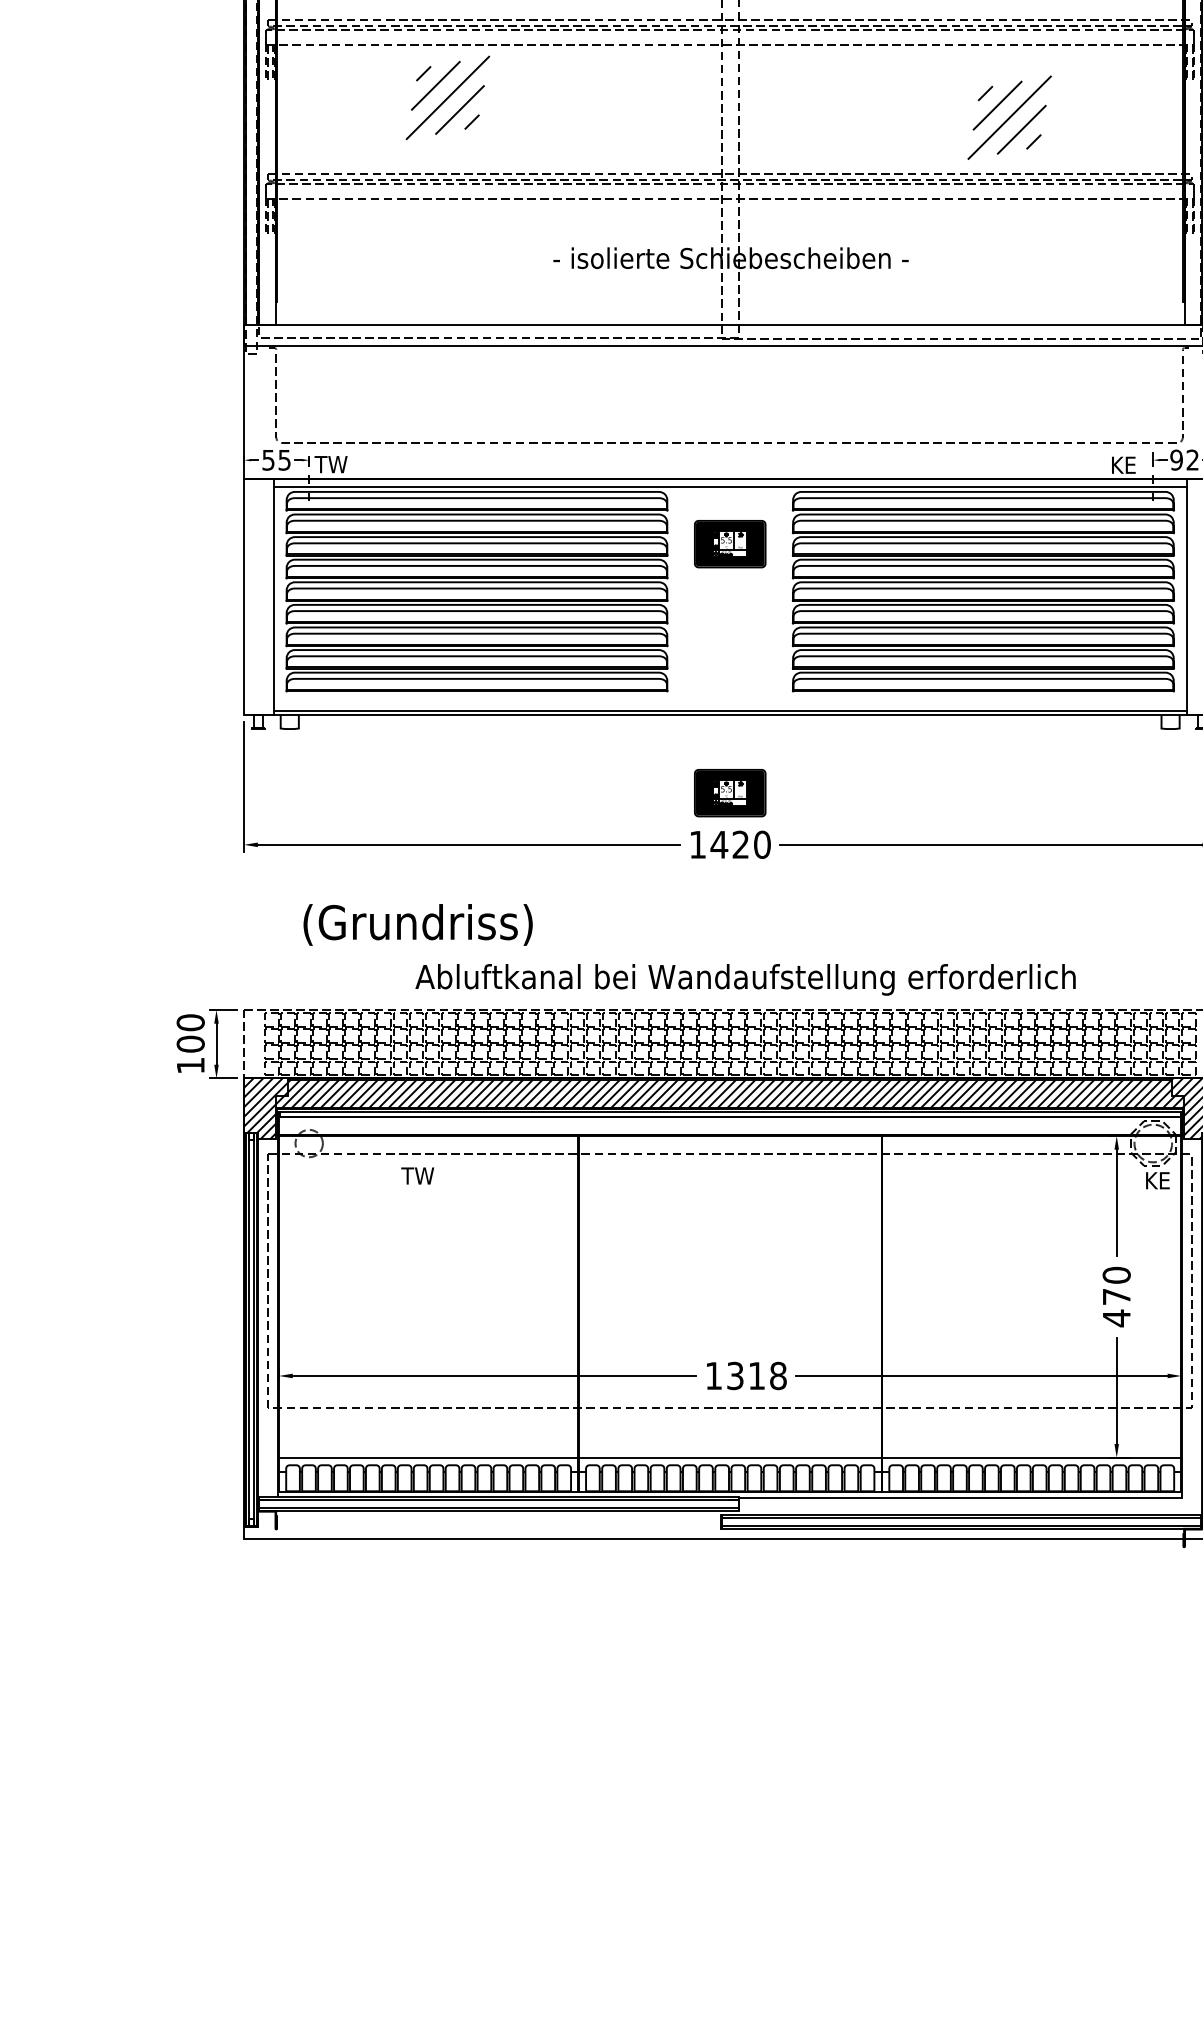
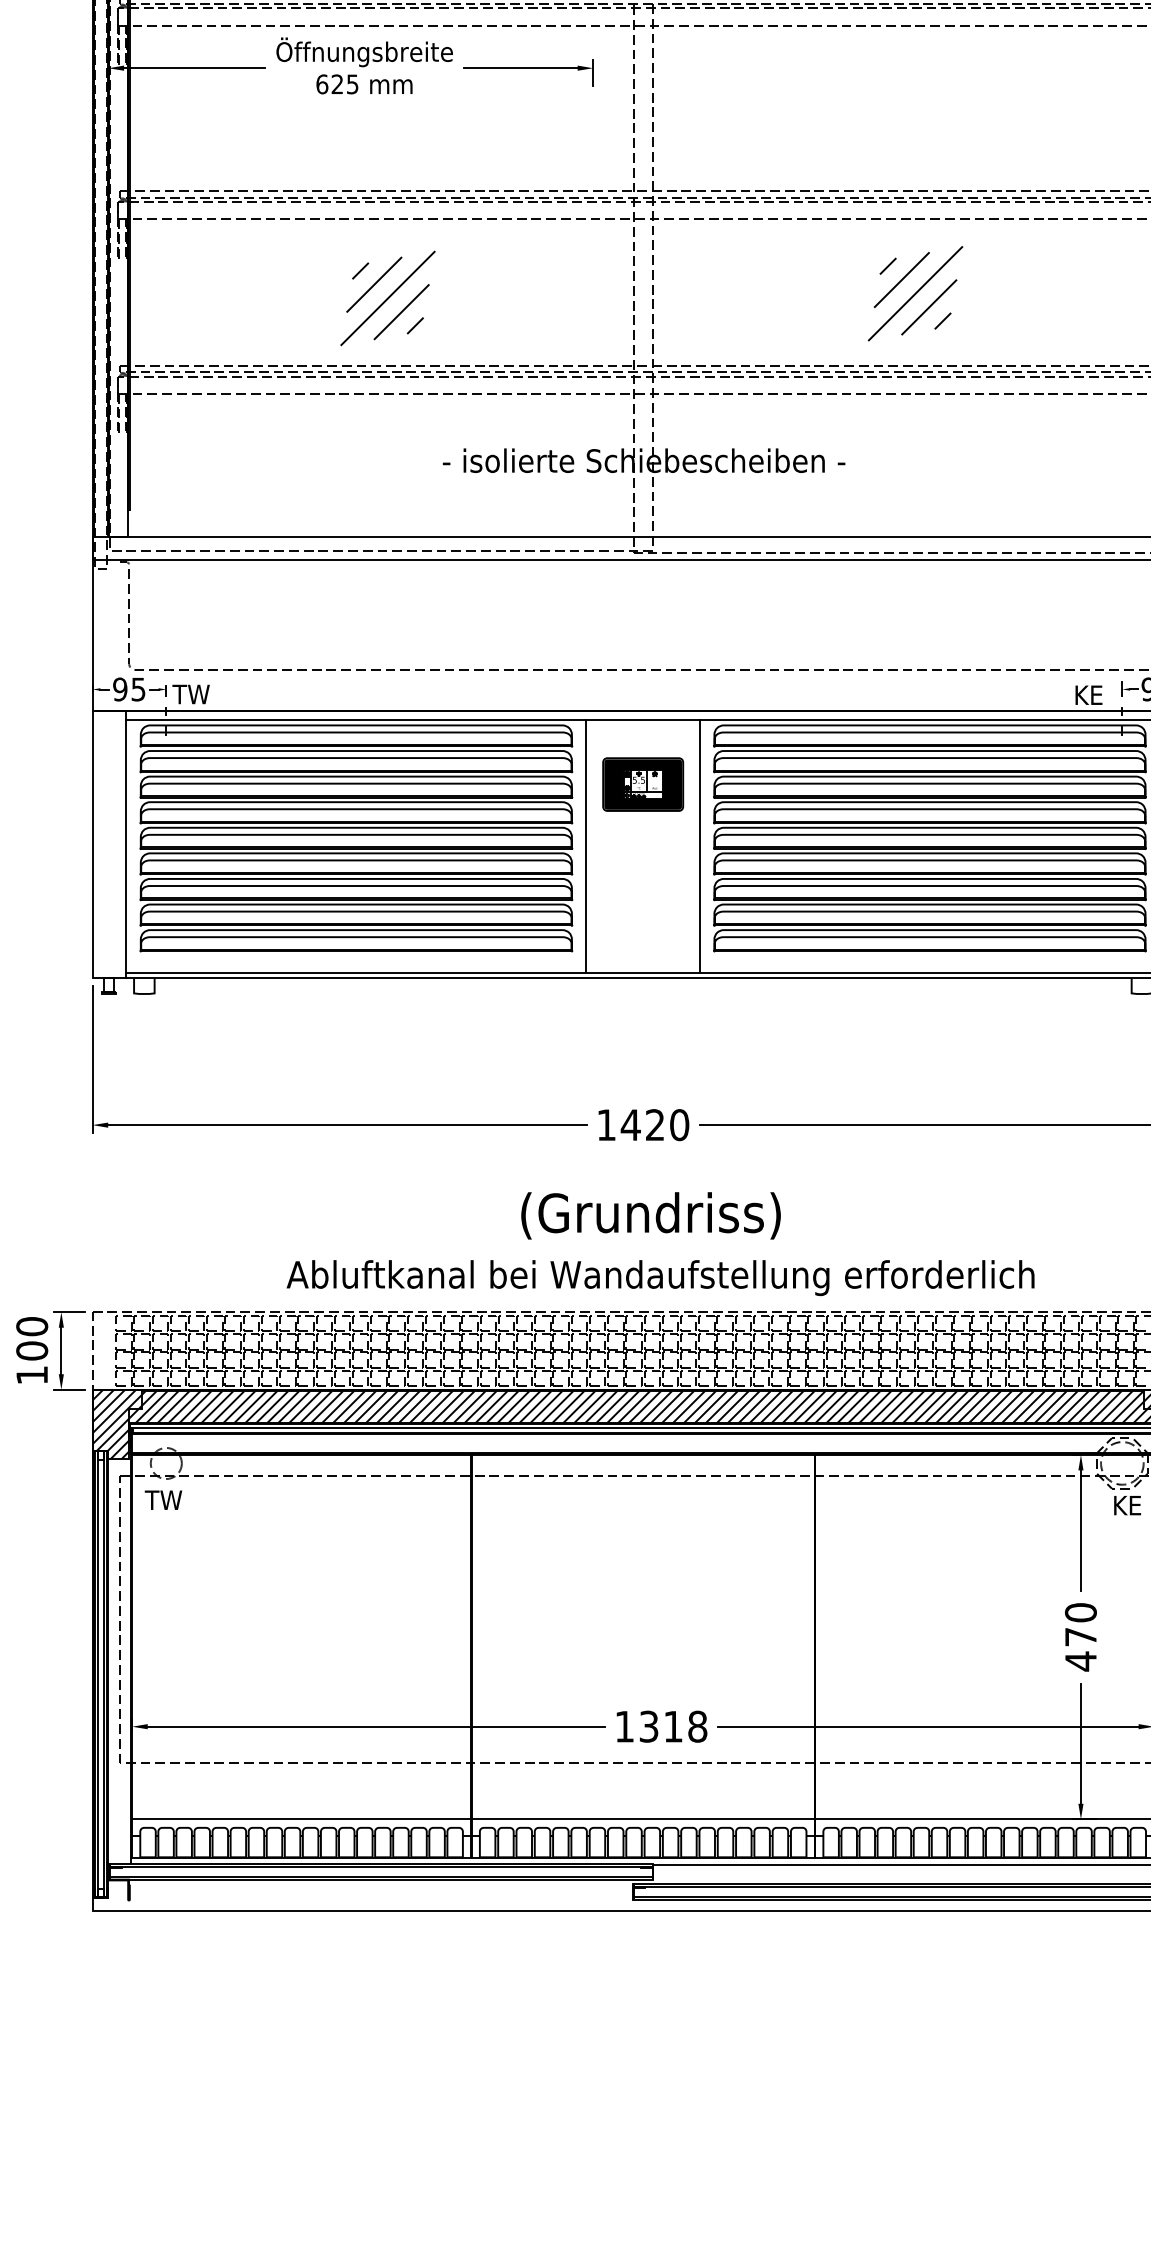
part: (447, 97) -> (387, 297), moved
part: (1009, 117) -> (915, 293), moved
text: (268, 459) -> (120, 688), 55 -> 95
line: (680, 598) -> (586, 846), added
line: (780, 598) -> (700, 846), added
part: (730, 793) -> (643, 1066), removed
text: (417, 924) -> (650, 1215), moved
text: (417, 1175) -> (163, 1499), moved

